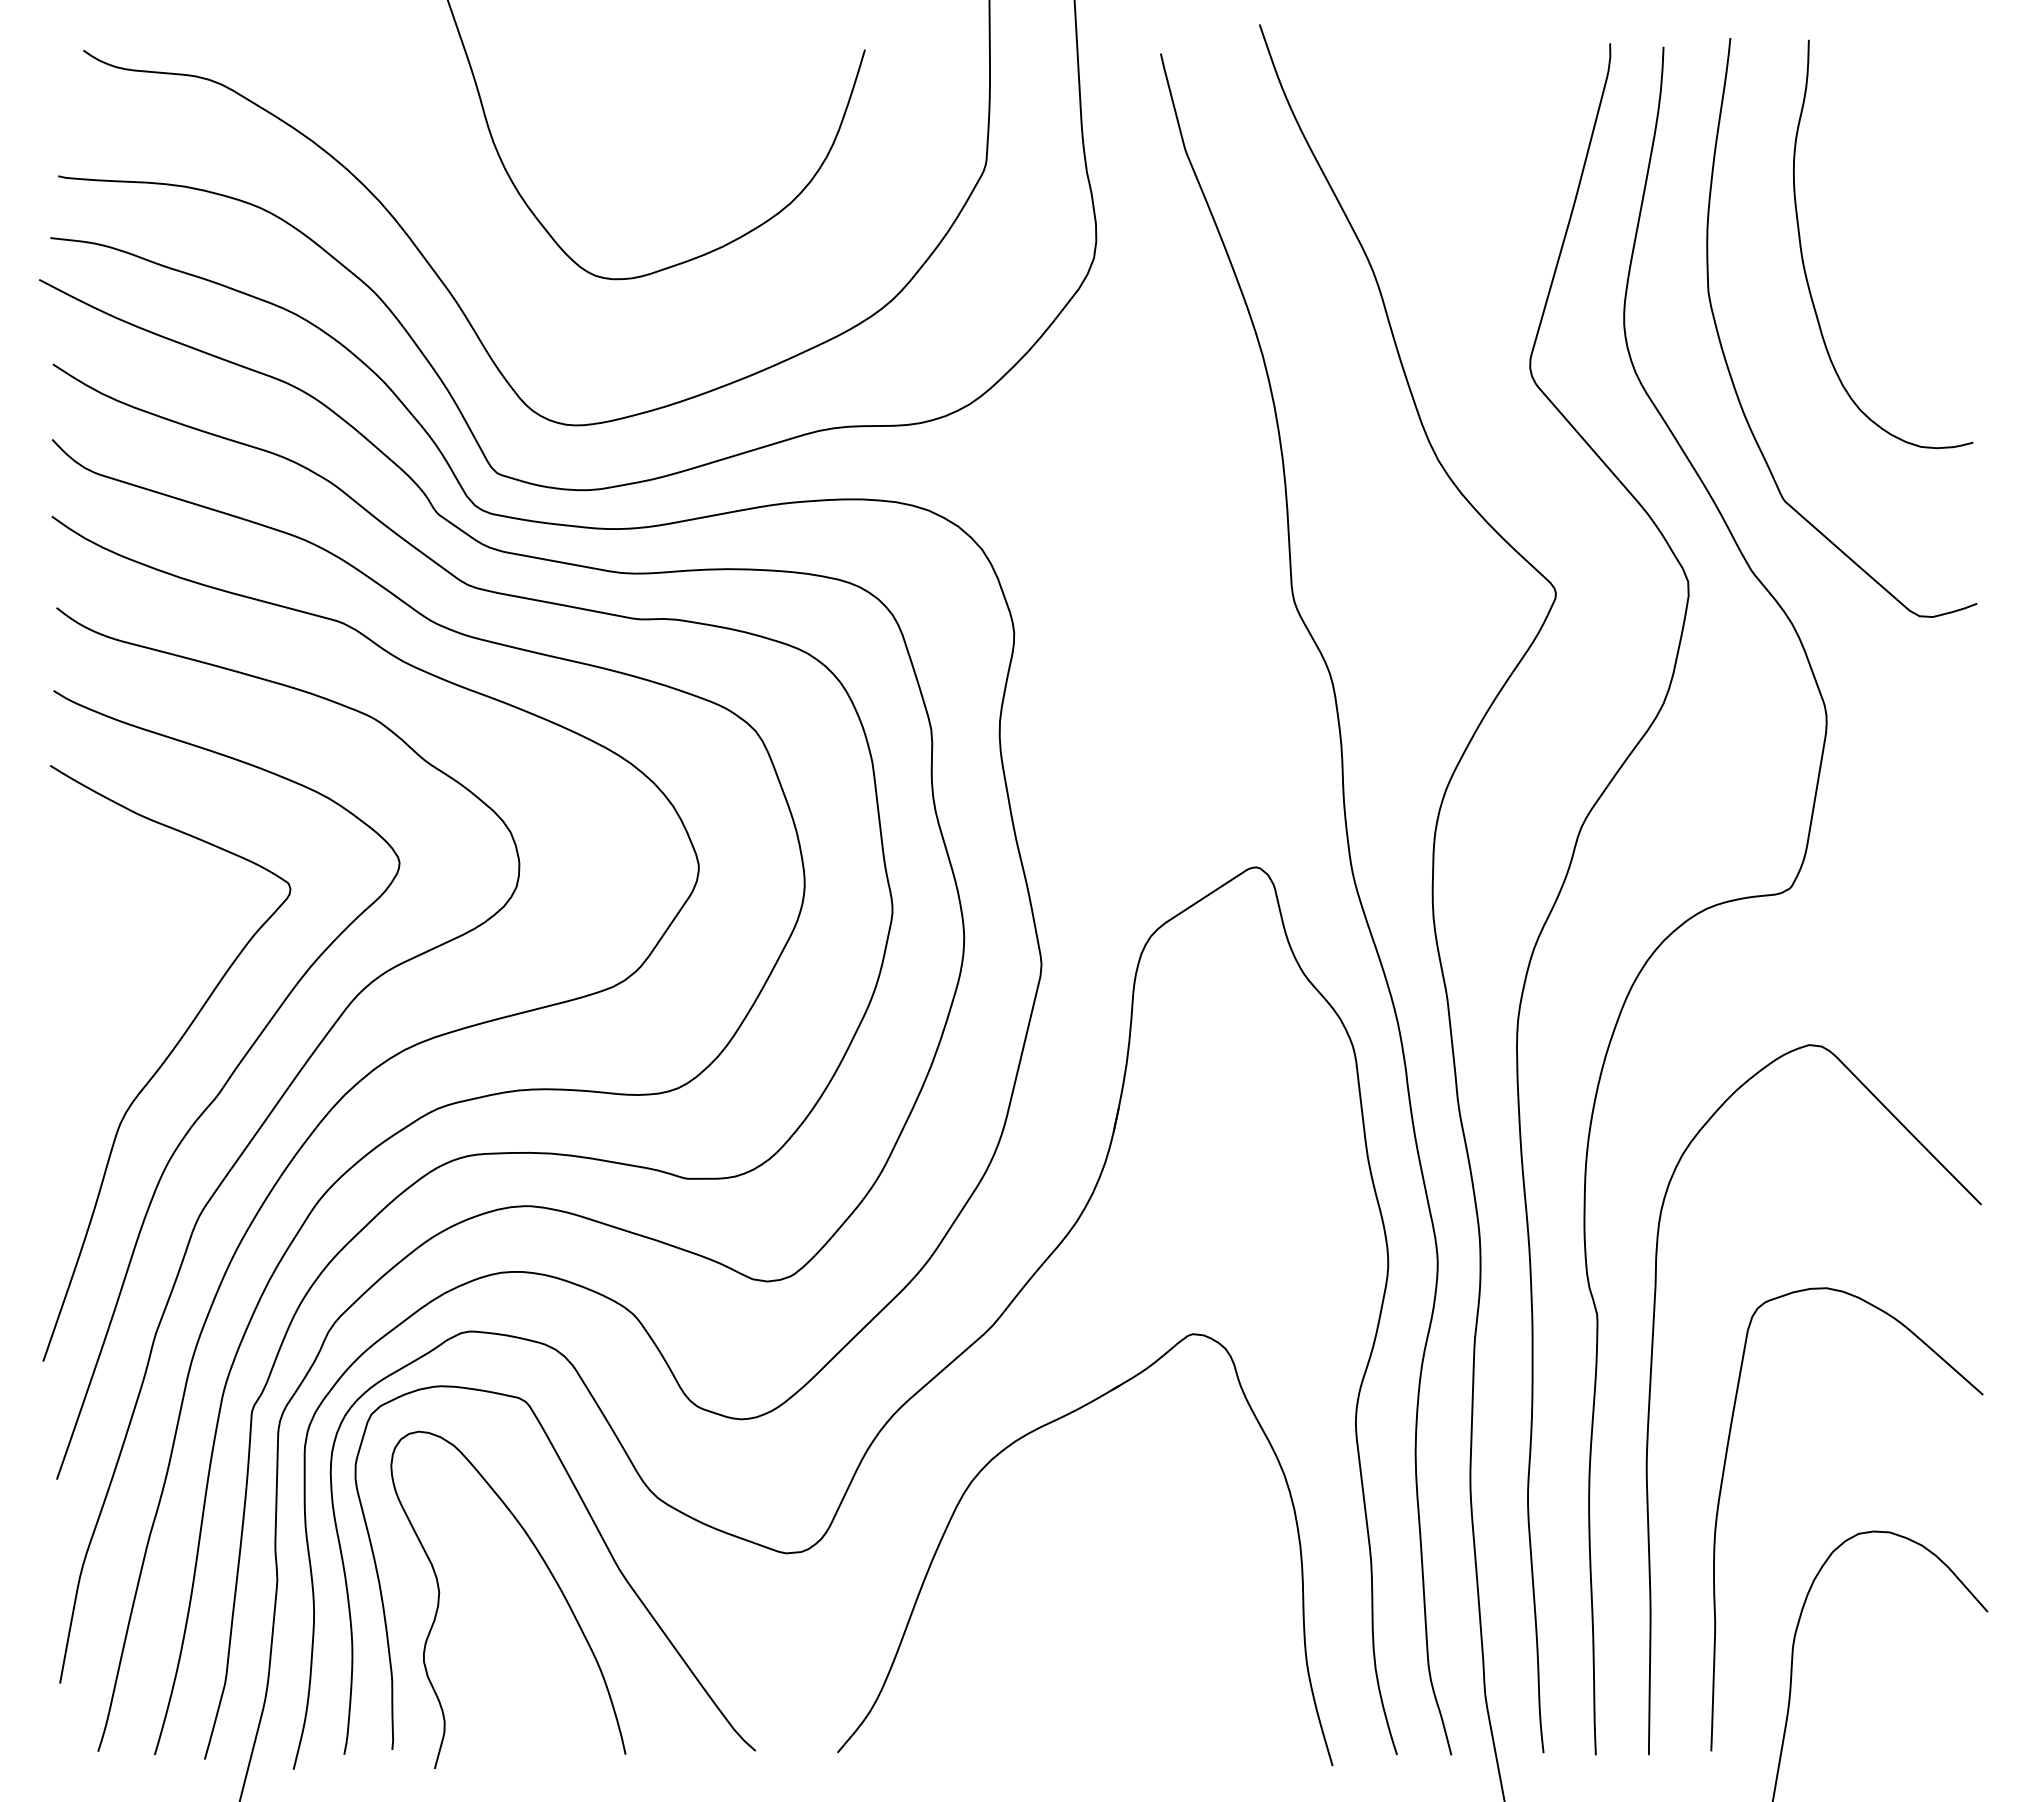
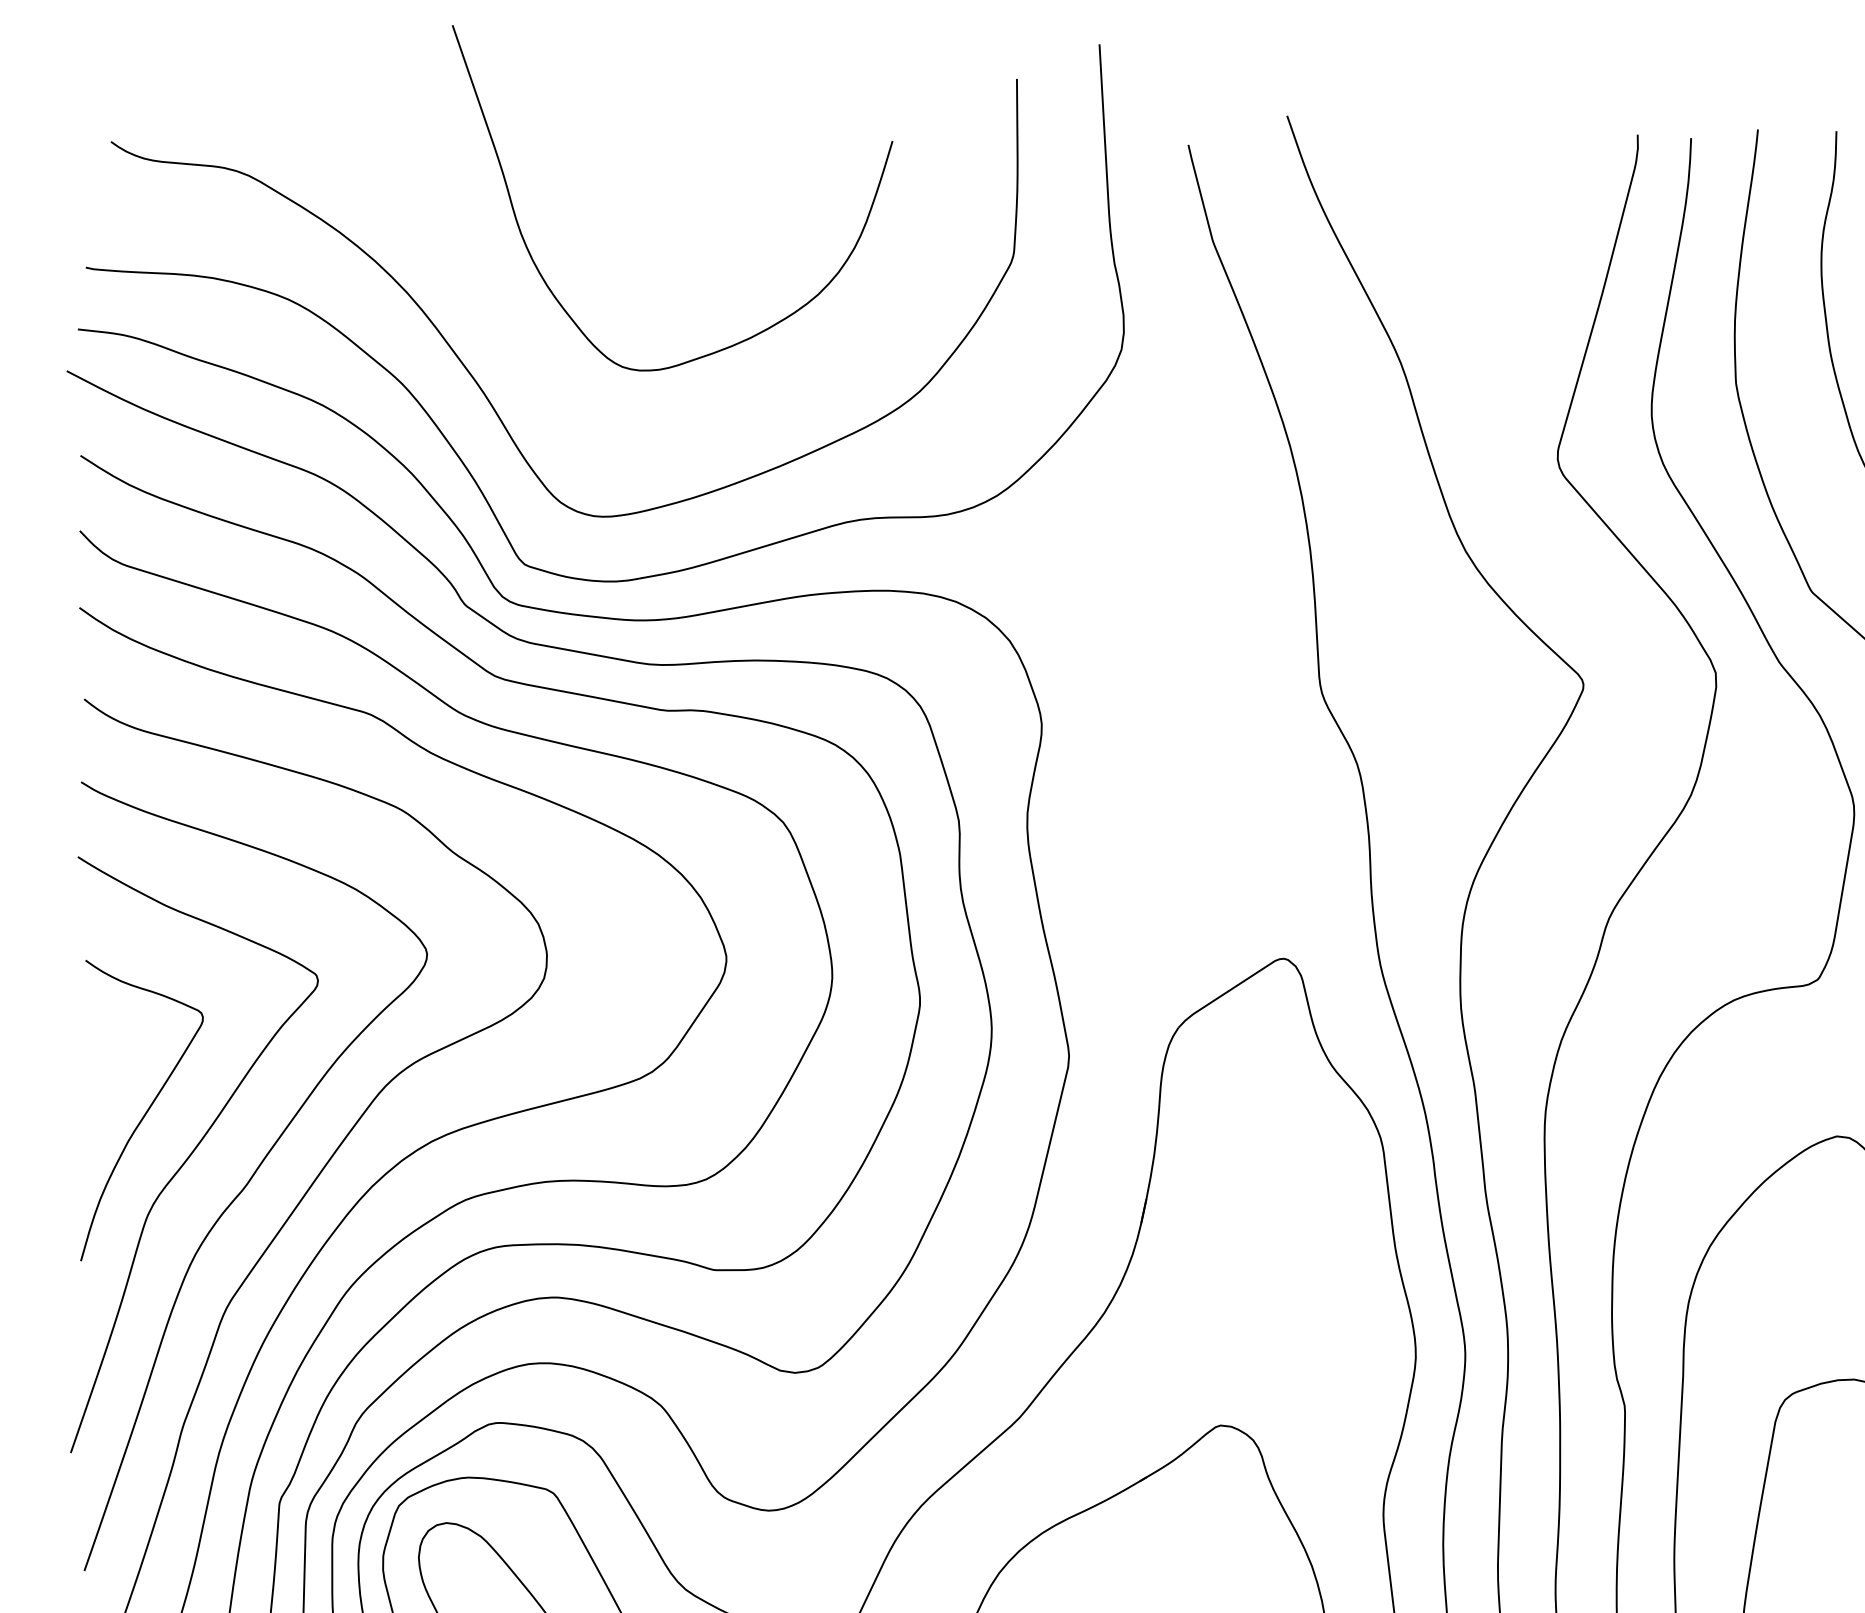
curve: (117, 1021) -> (145, 1112), added

